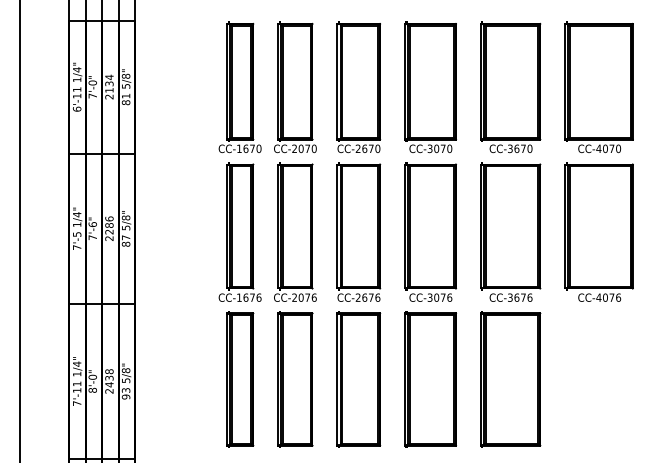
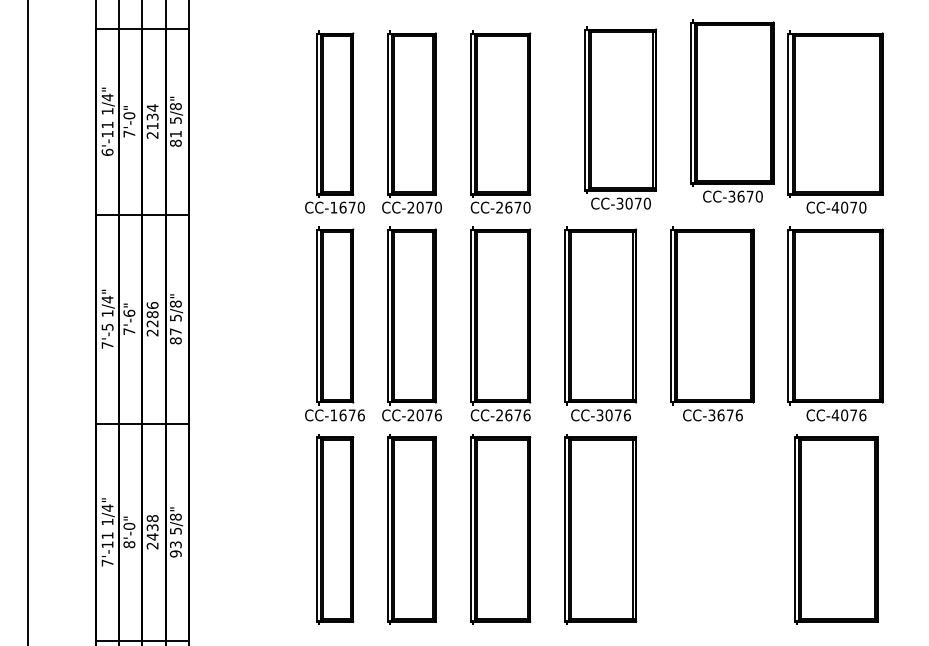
part: (430, 87) -> (620, 117), moved
part: (510, 87) -> (732, 110), moved
part: (510, 379) -> (836, 529), moved

